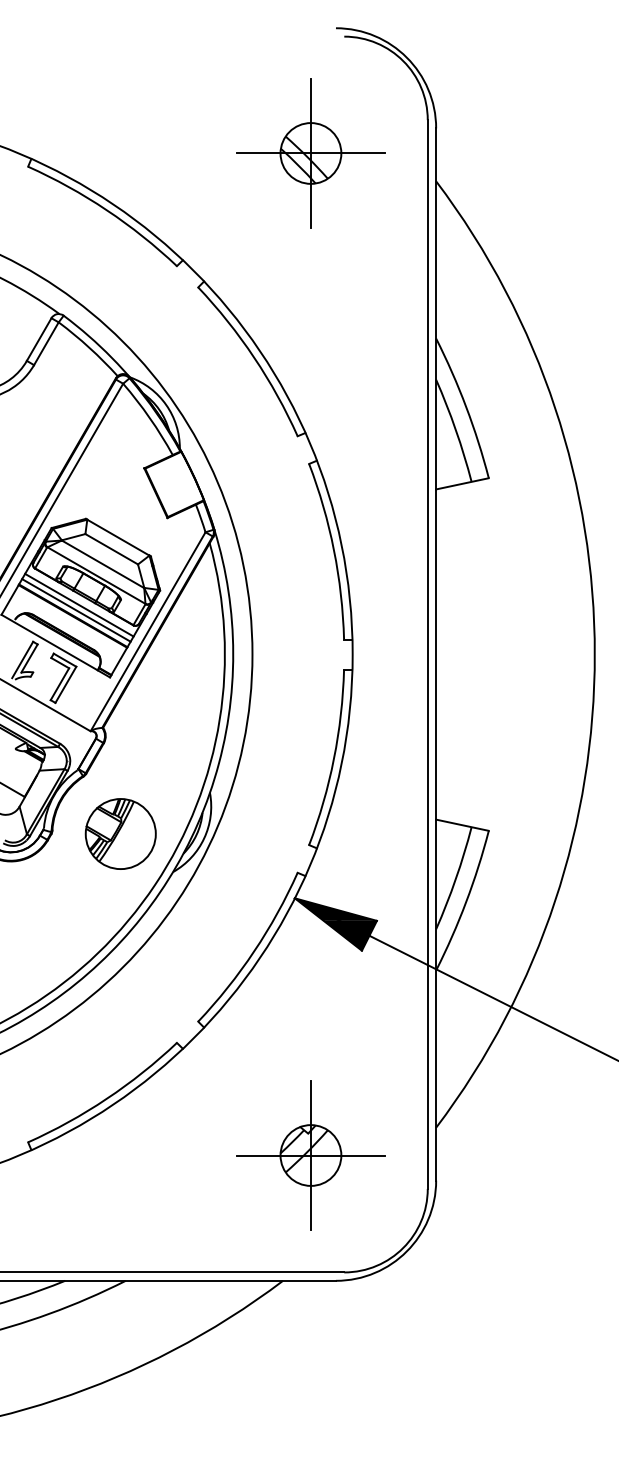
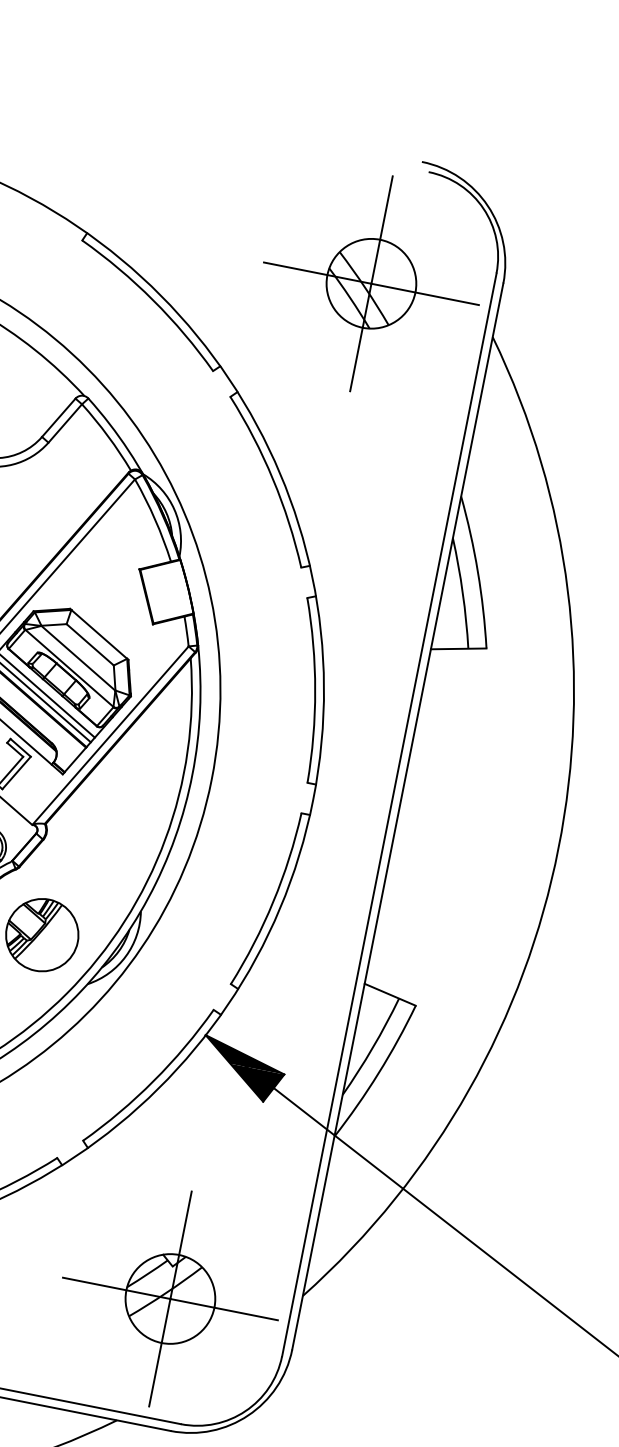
part: (310, 153) -> (371, 283), size x1.43
part: (310, 1155) -> (169, 1298), size x1.43

